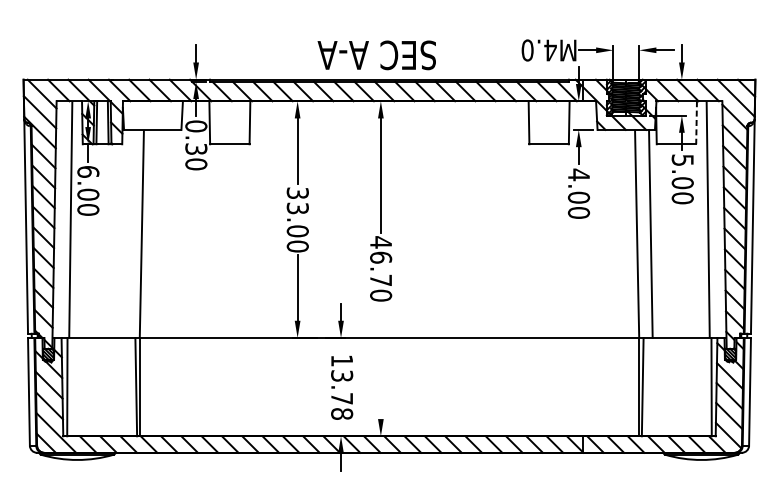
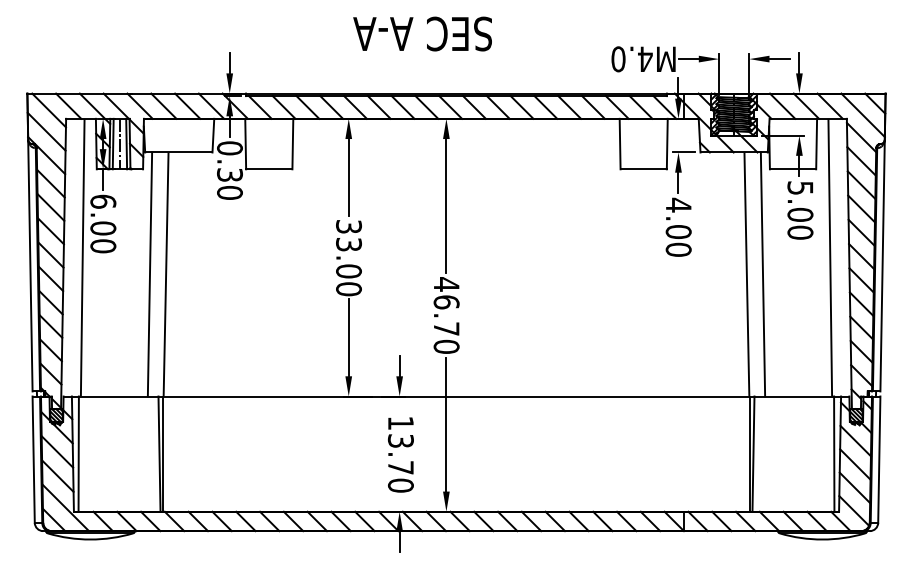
text: (376, 54) -> (422, 33), moved
line: (102, 122) -> (119, 143), added
line: (696, 123) -> (816, 144), dashed -> solid
line: (127, 233) -> (149, 274), added
line: (380, 361) -> (446, 424), added
text: (341, 413) -> (400, 485), 13.78 -> 13.70

